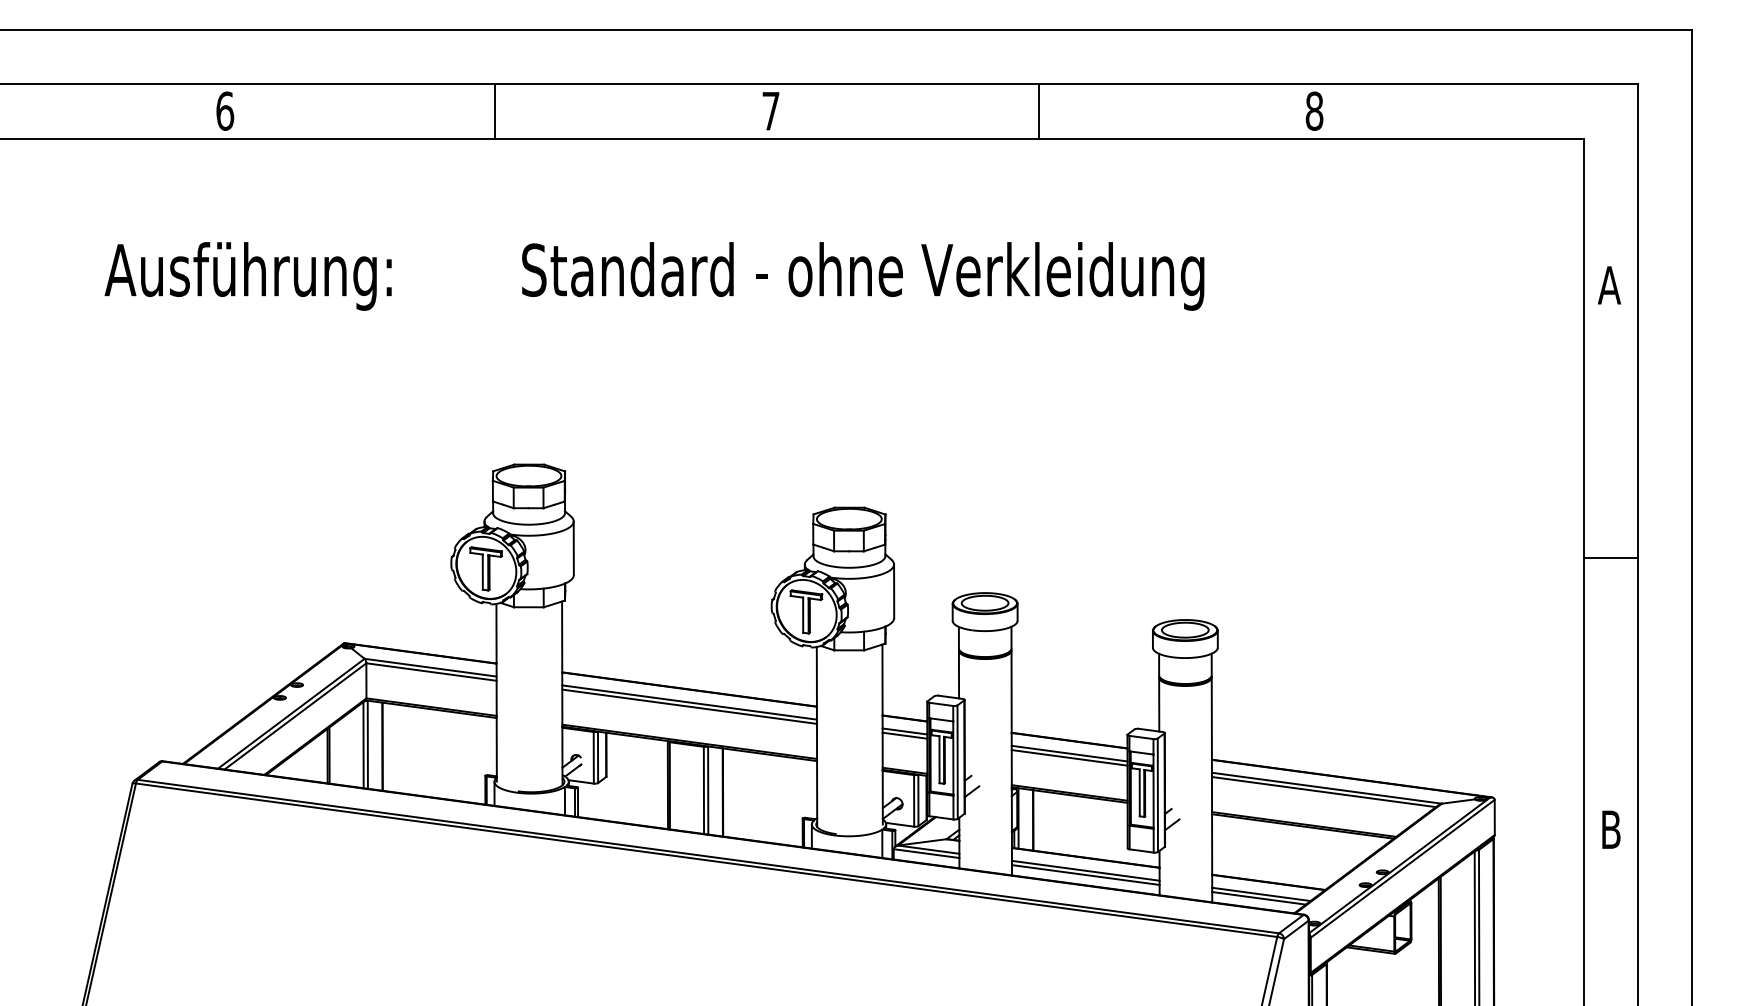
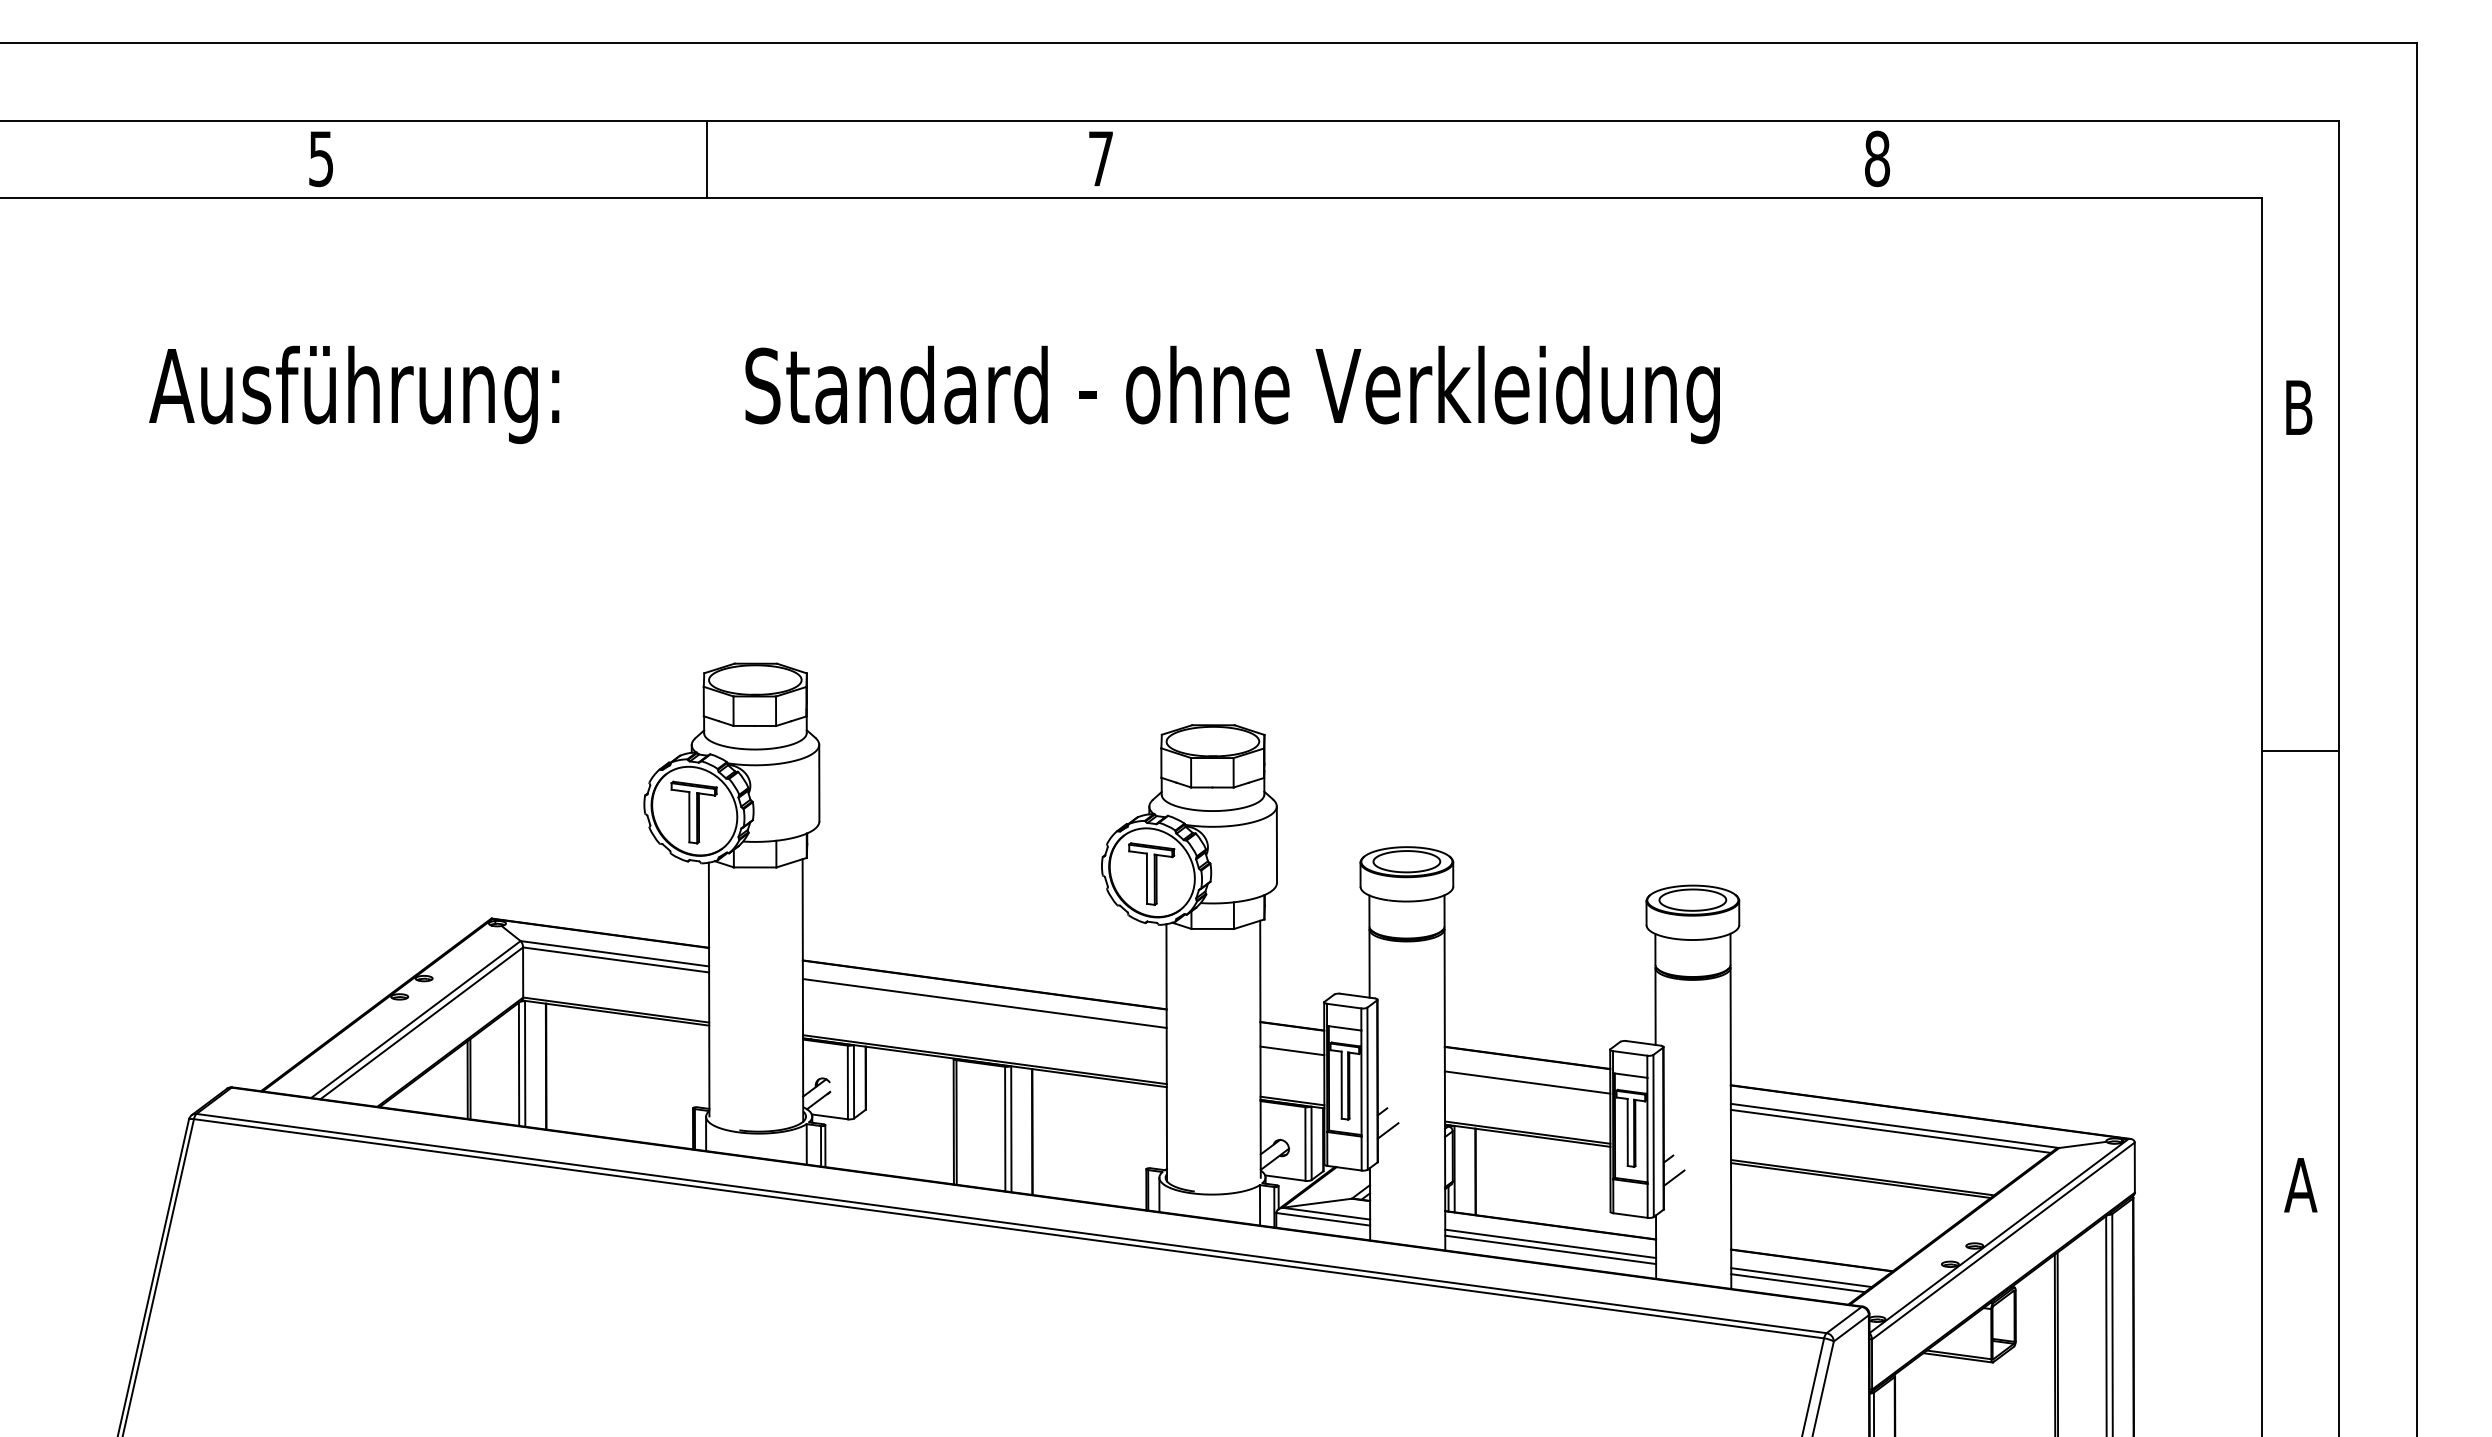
text: (225, 110) -> (321, 158), 6 -> 5
line: (1039, 111) -> (1484, 159), removed
text: (1609, 285) -> (2298, 407), A -> B
line: (1610, 558) -> (2300, 751), moved
line: (689, 706) -> (984, 1009), removed
line: (905, 731) -> (1292, 1044), removed
line: (1069, 753) -> (1527, 1076), removed
text: (1610, 829) -> (2300, 1185), B -> A

